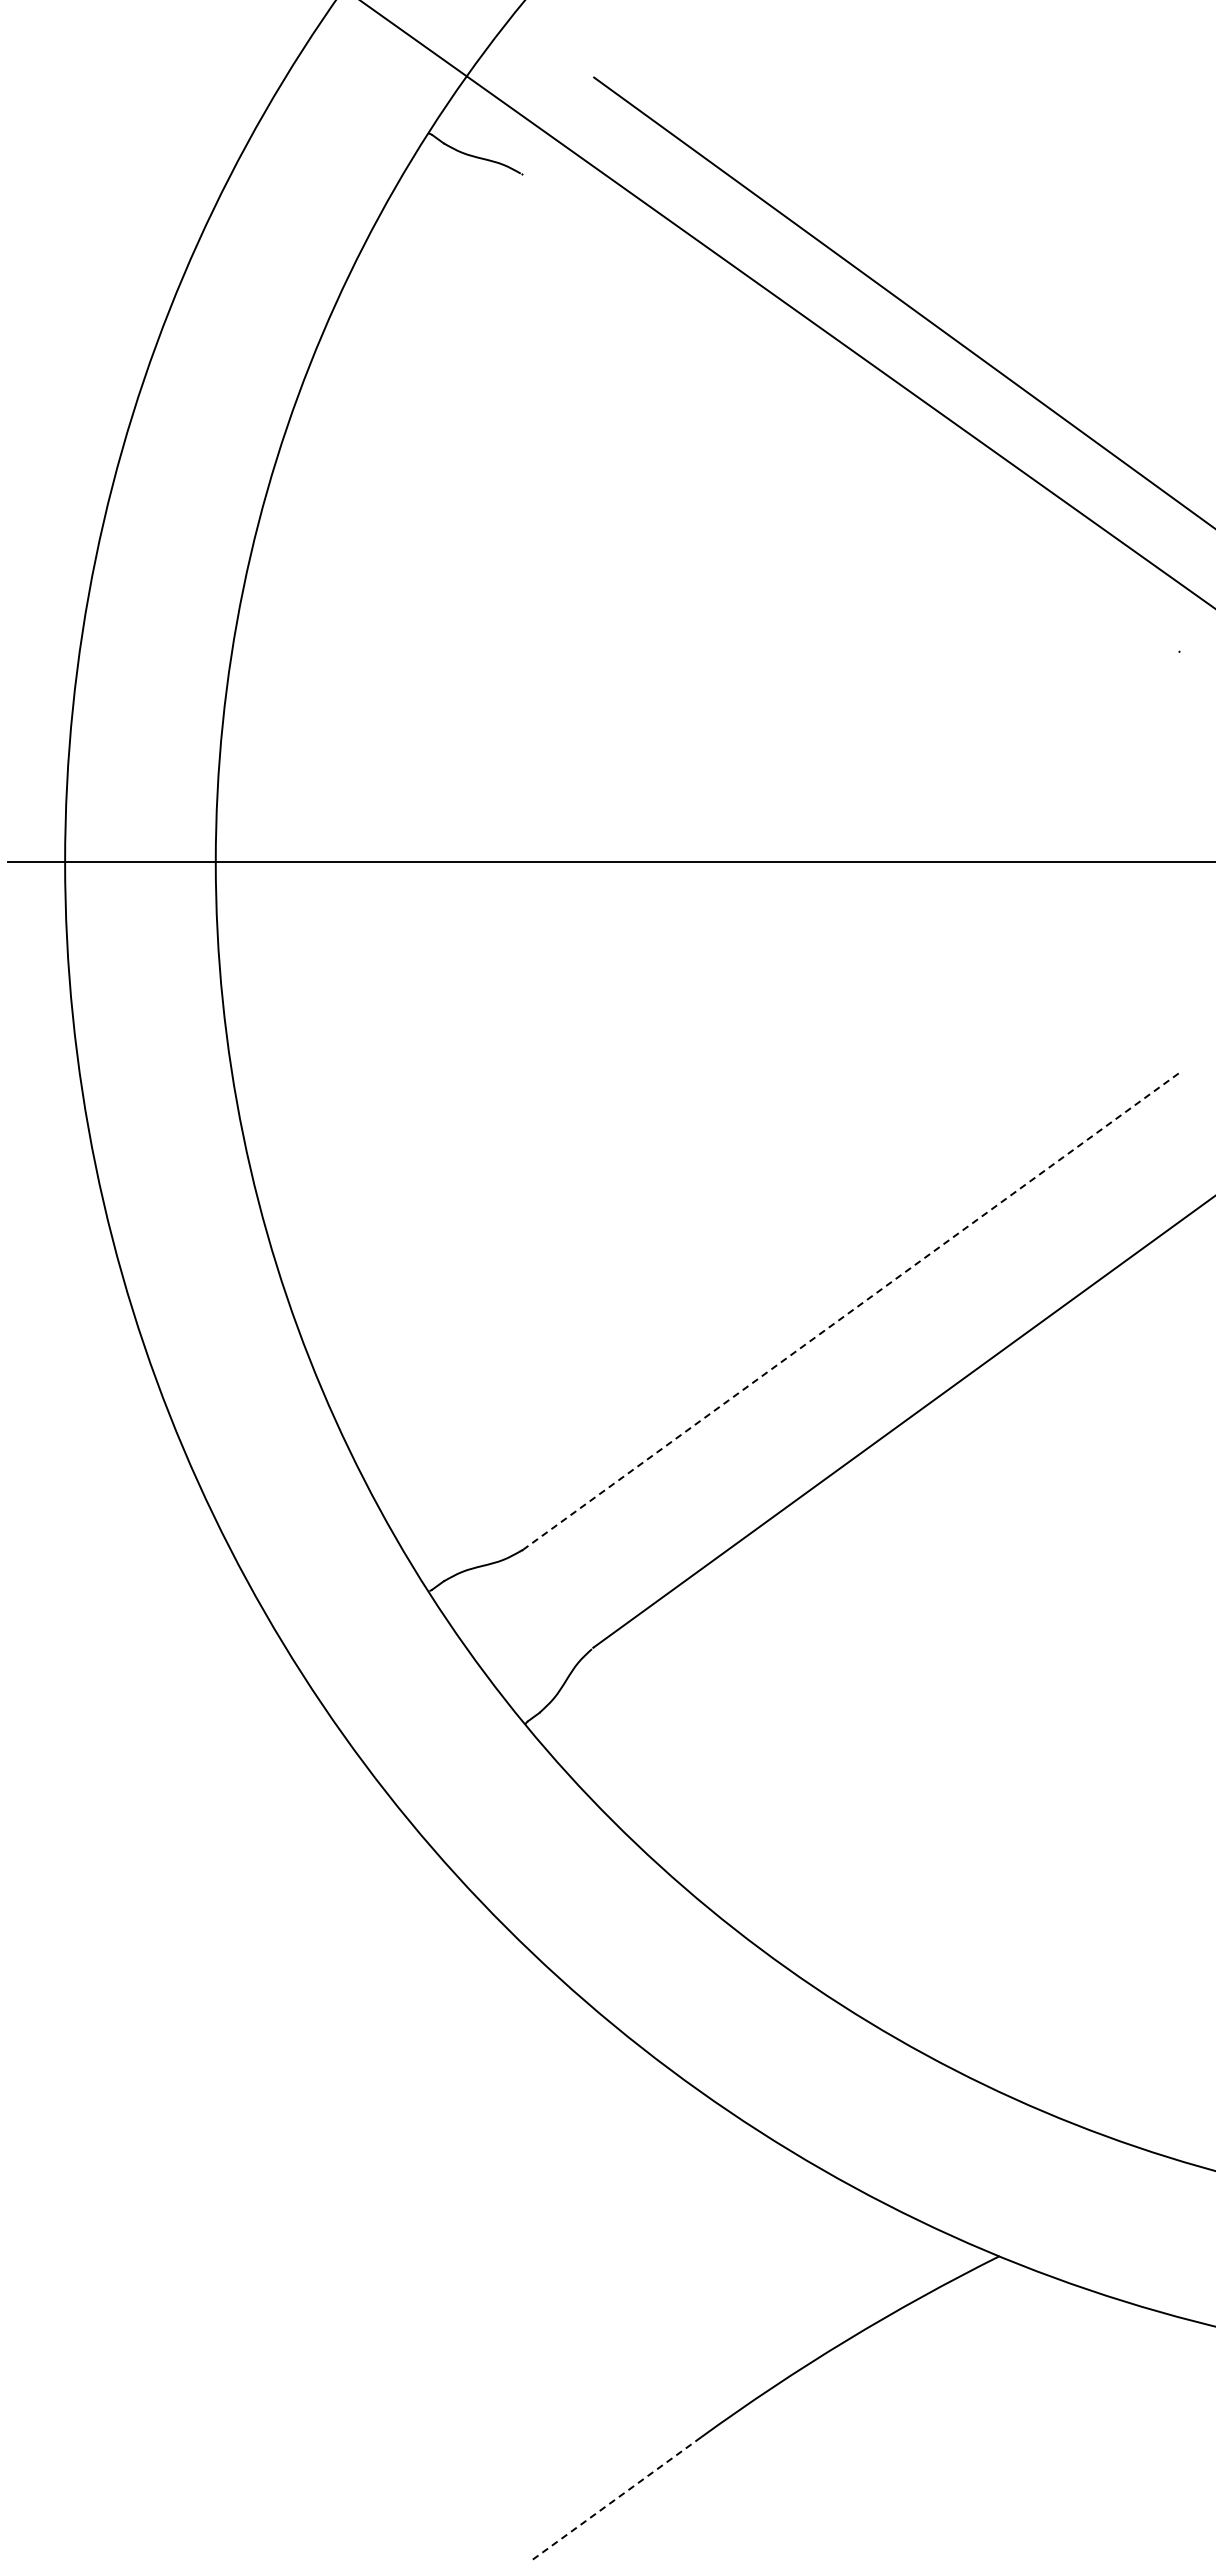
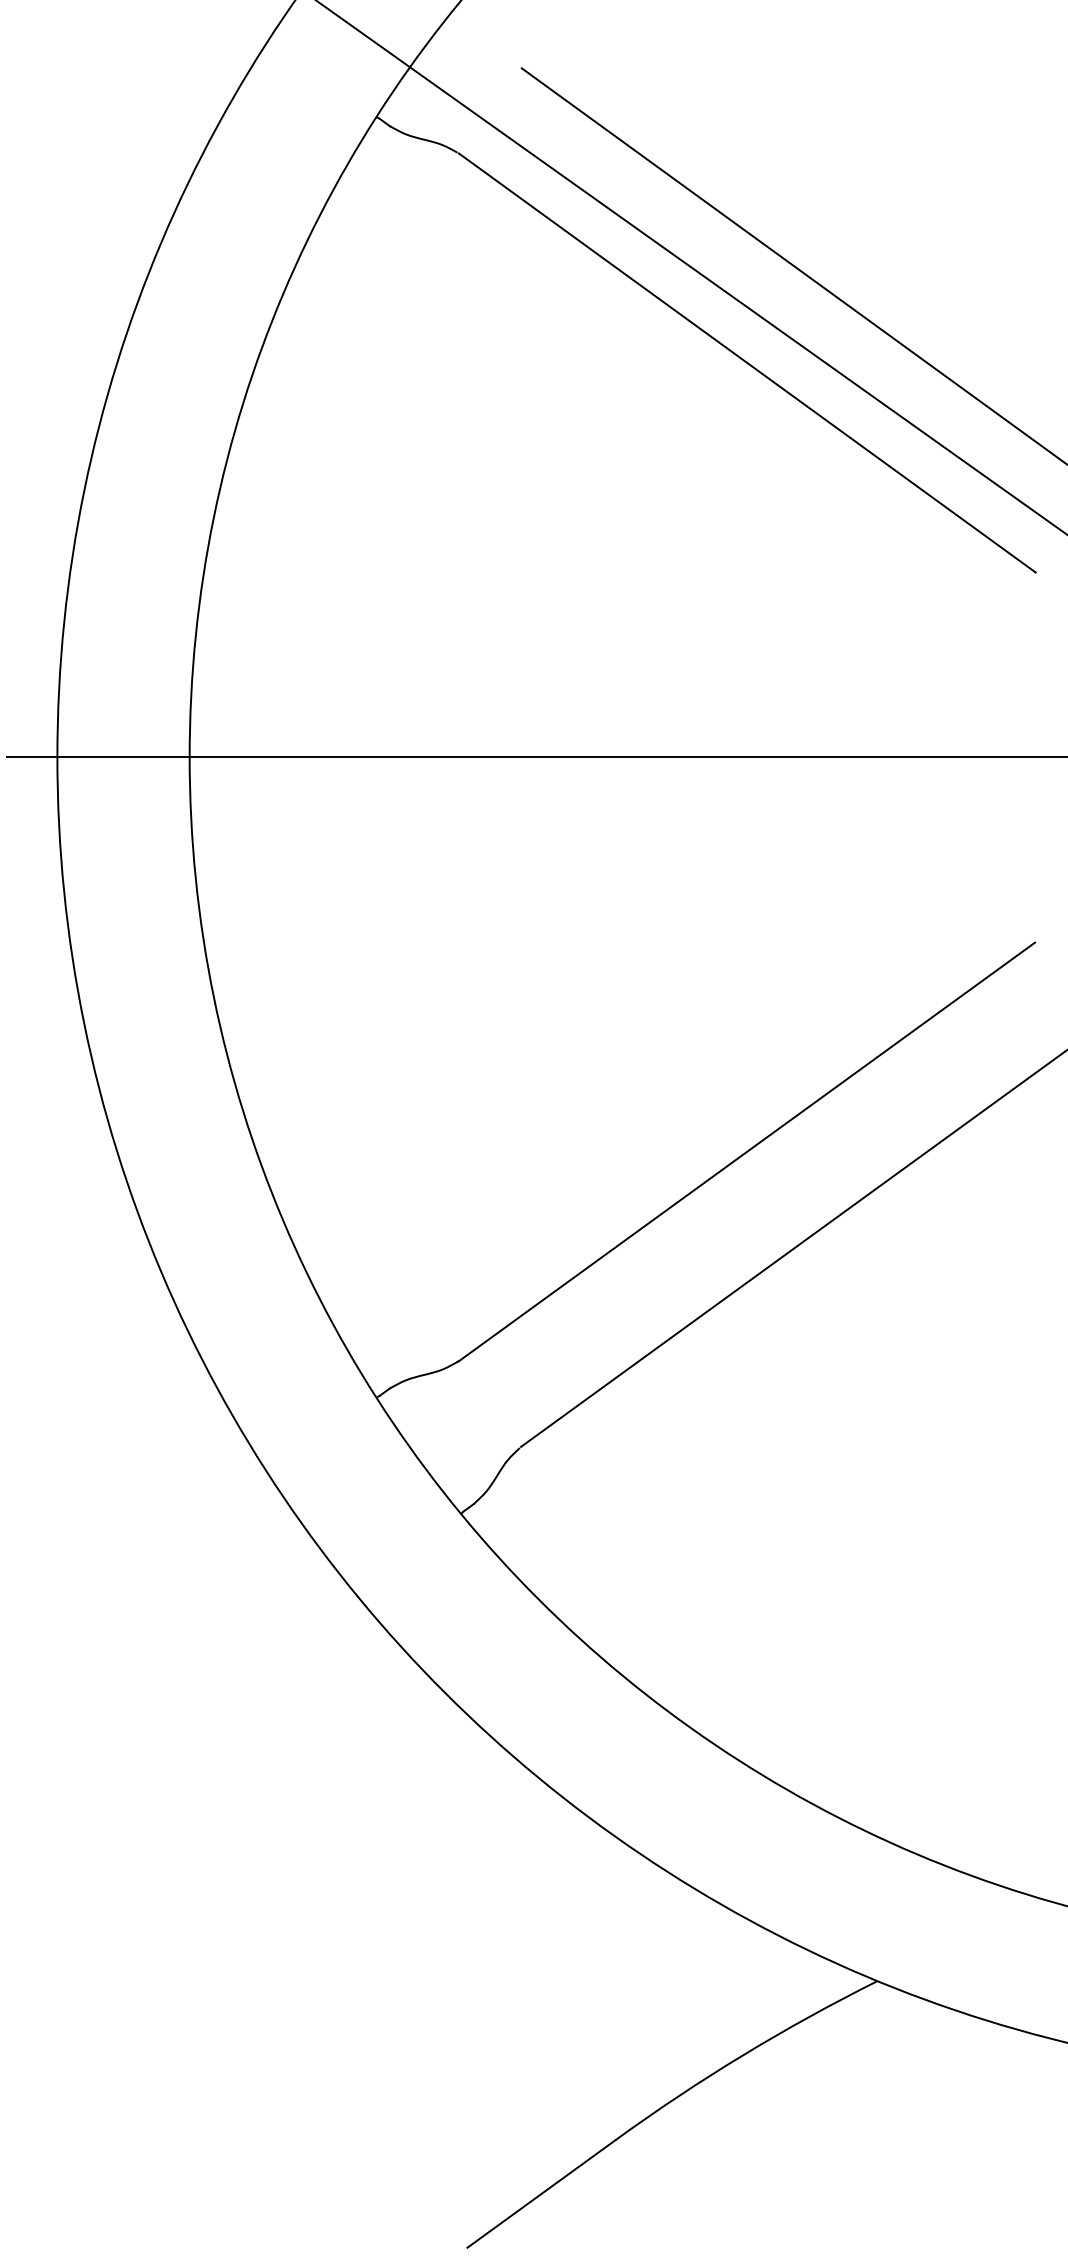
line: (850, 413) -> (746, 363), added
line: (850, 1311) -> (746, 1151), dashed -> solid
line: (616, 2499) -> (541, 2194), dashed -> solid

